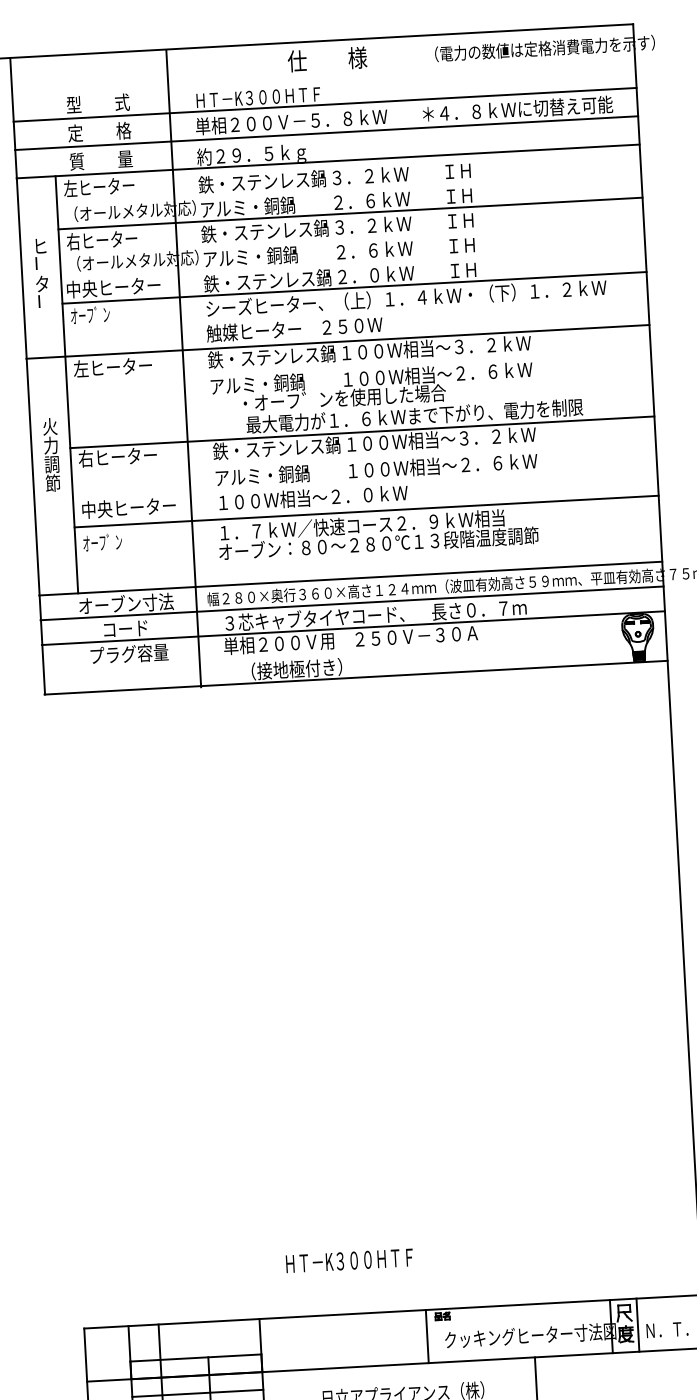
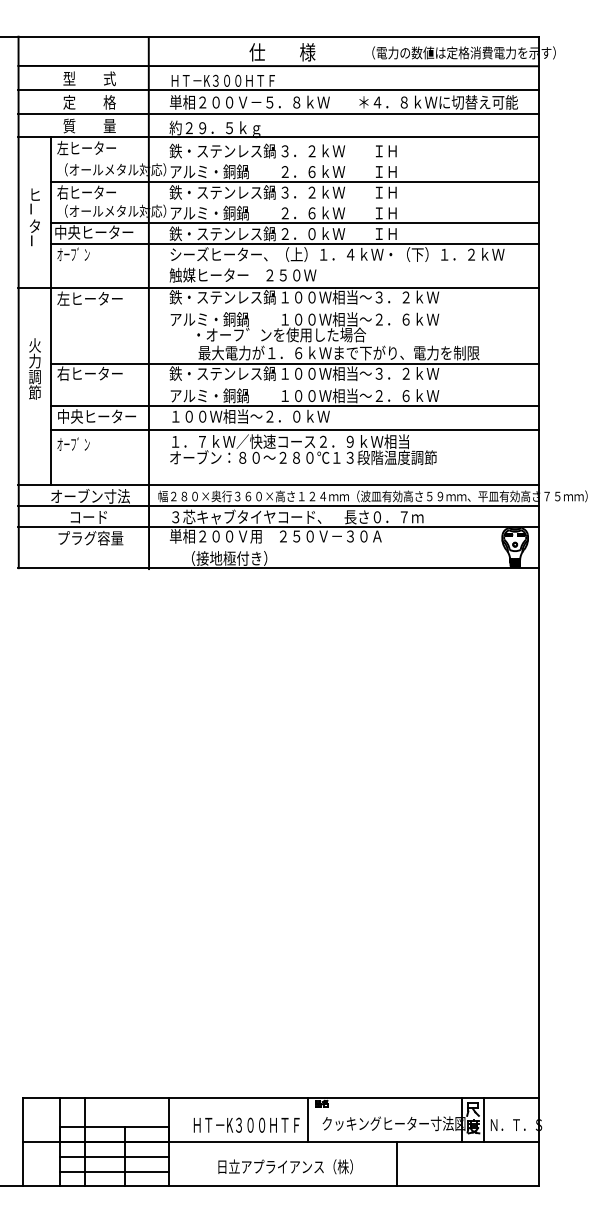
line: (323, 75) -> (278, 65), added
line: (352, 262) -> (294, 222), added
line: (364, 481) -> (294, 405), added
text: (349, 1259) -> (246, 1124), moved

